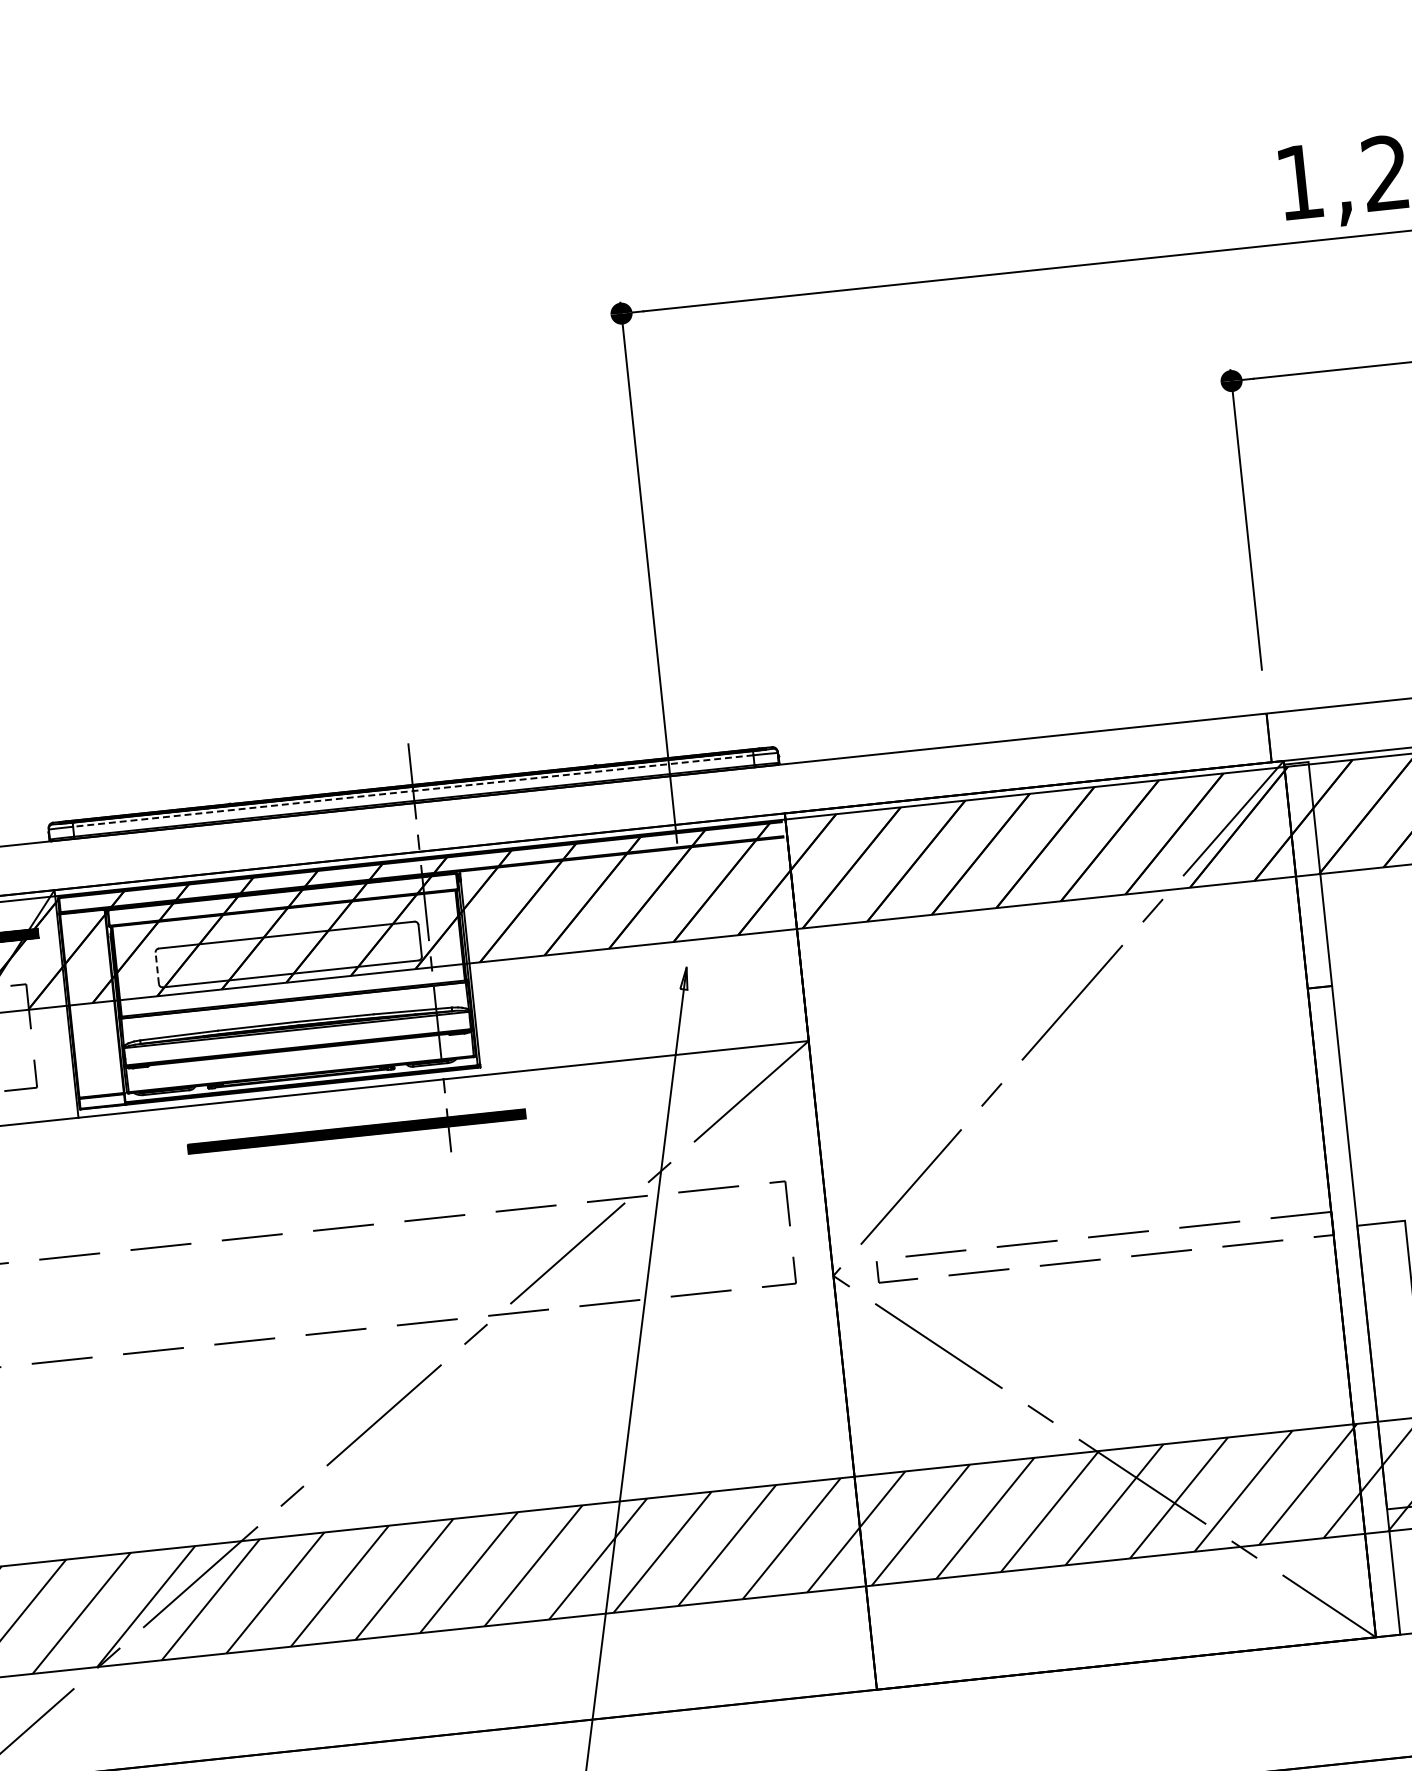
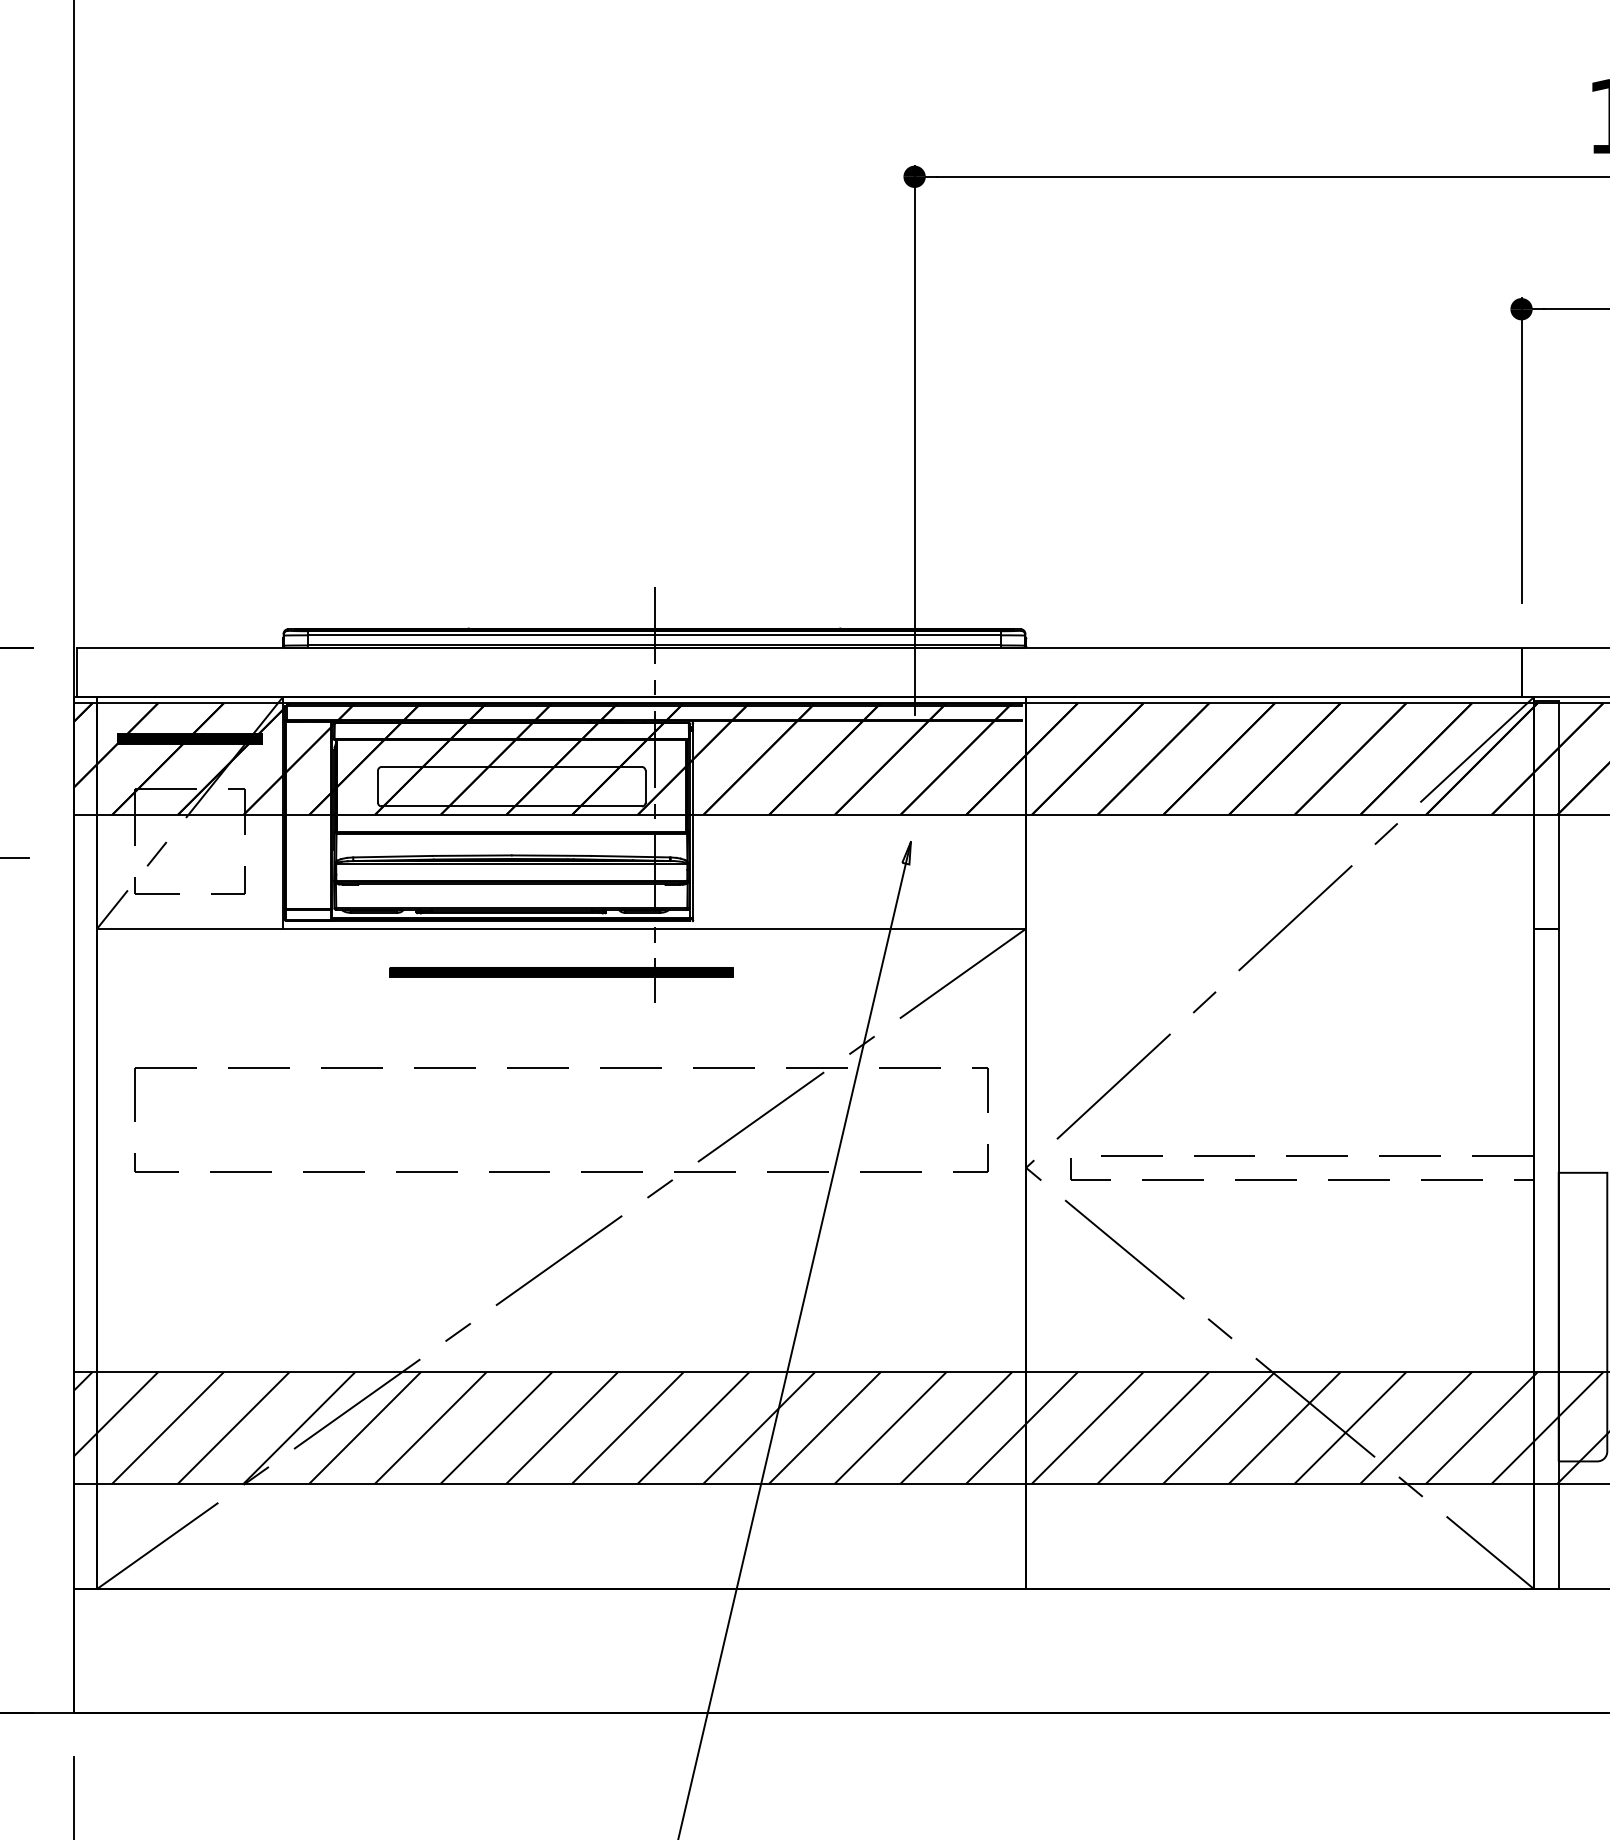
line: (412, 791) -> (653, 635), dashed -> solid
line: (157, 968) -> (378, 786), dashed -> solid

